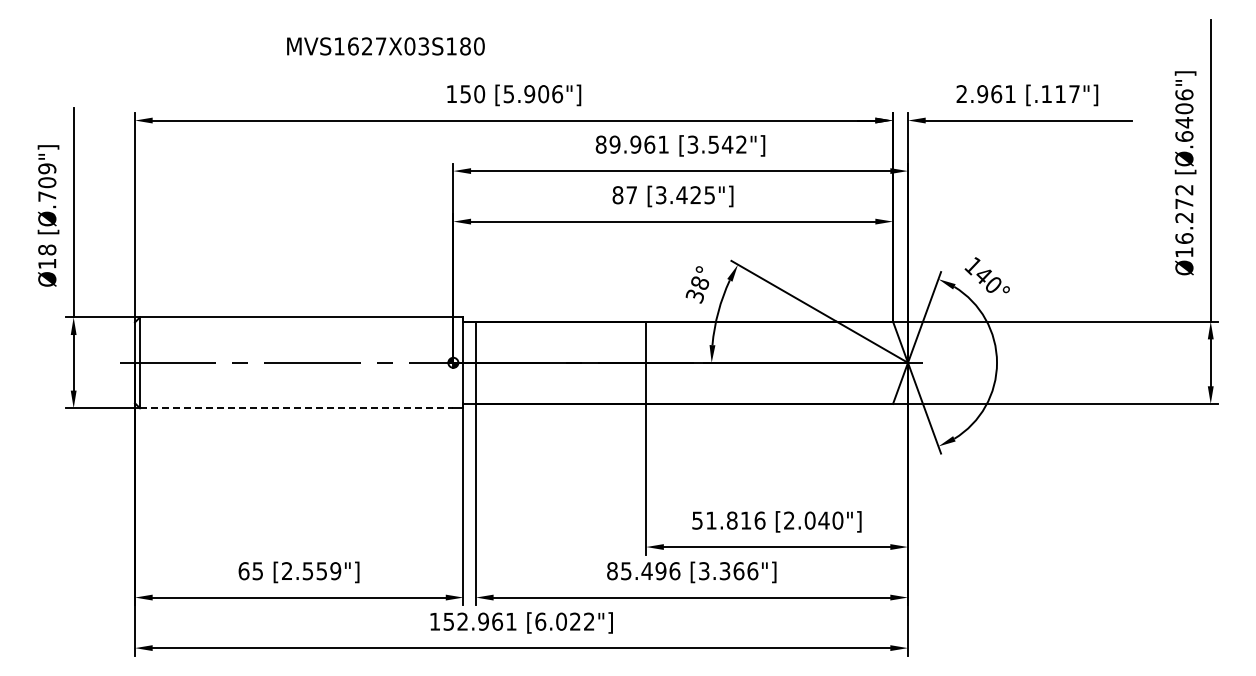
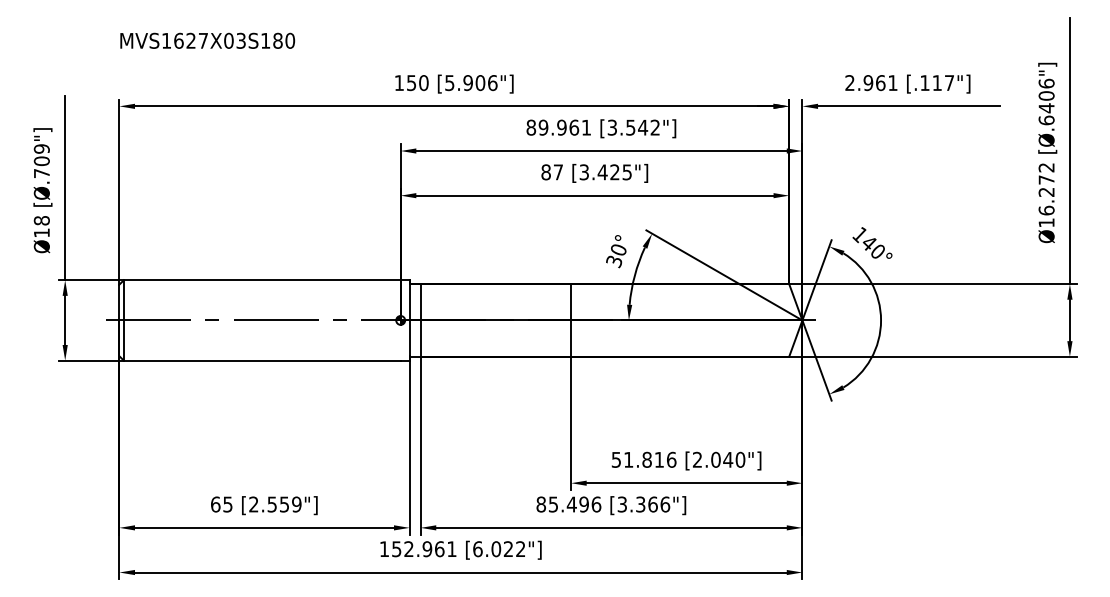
text: (385, 46) -> (207, 40), moved
text: (700, 282) -> (619, 249), 38° -> 30°
line: (296, 408) -> (262, 360), dashed -> solid

